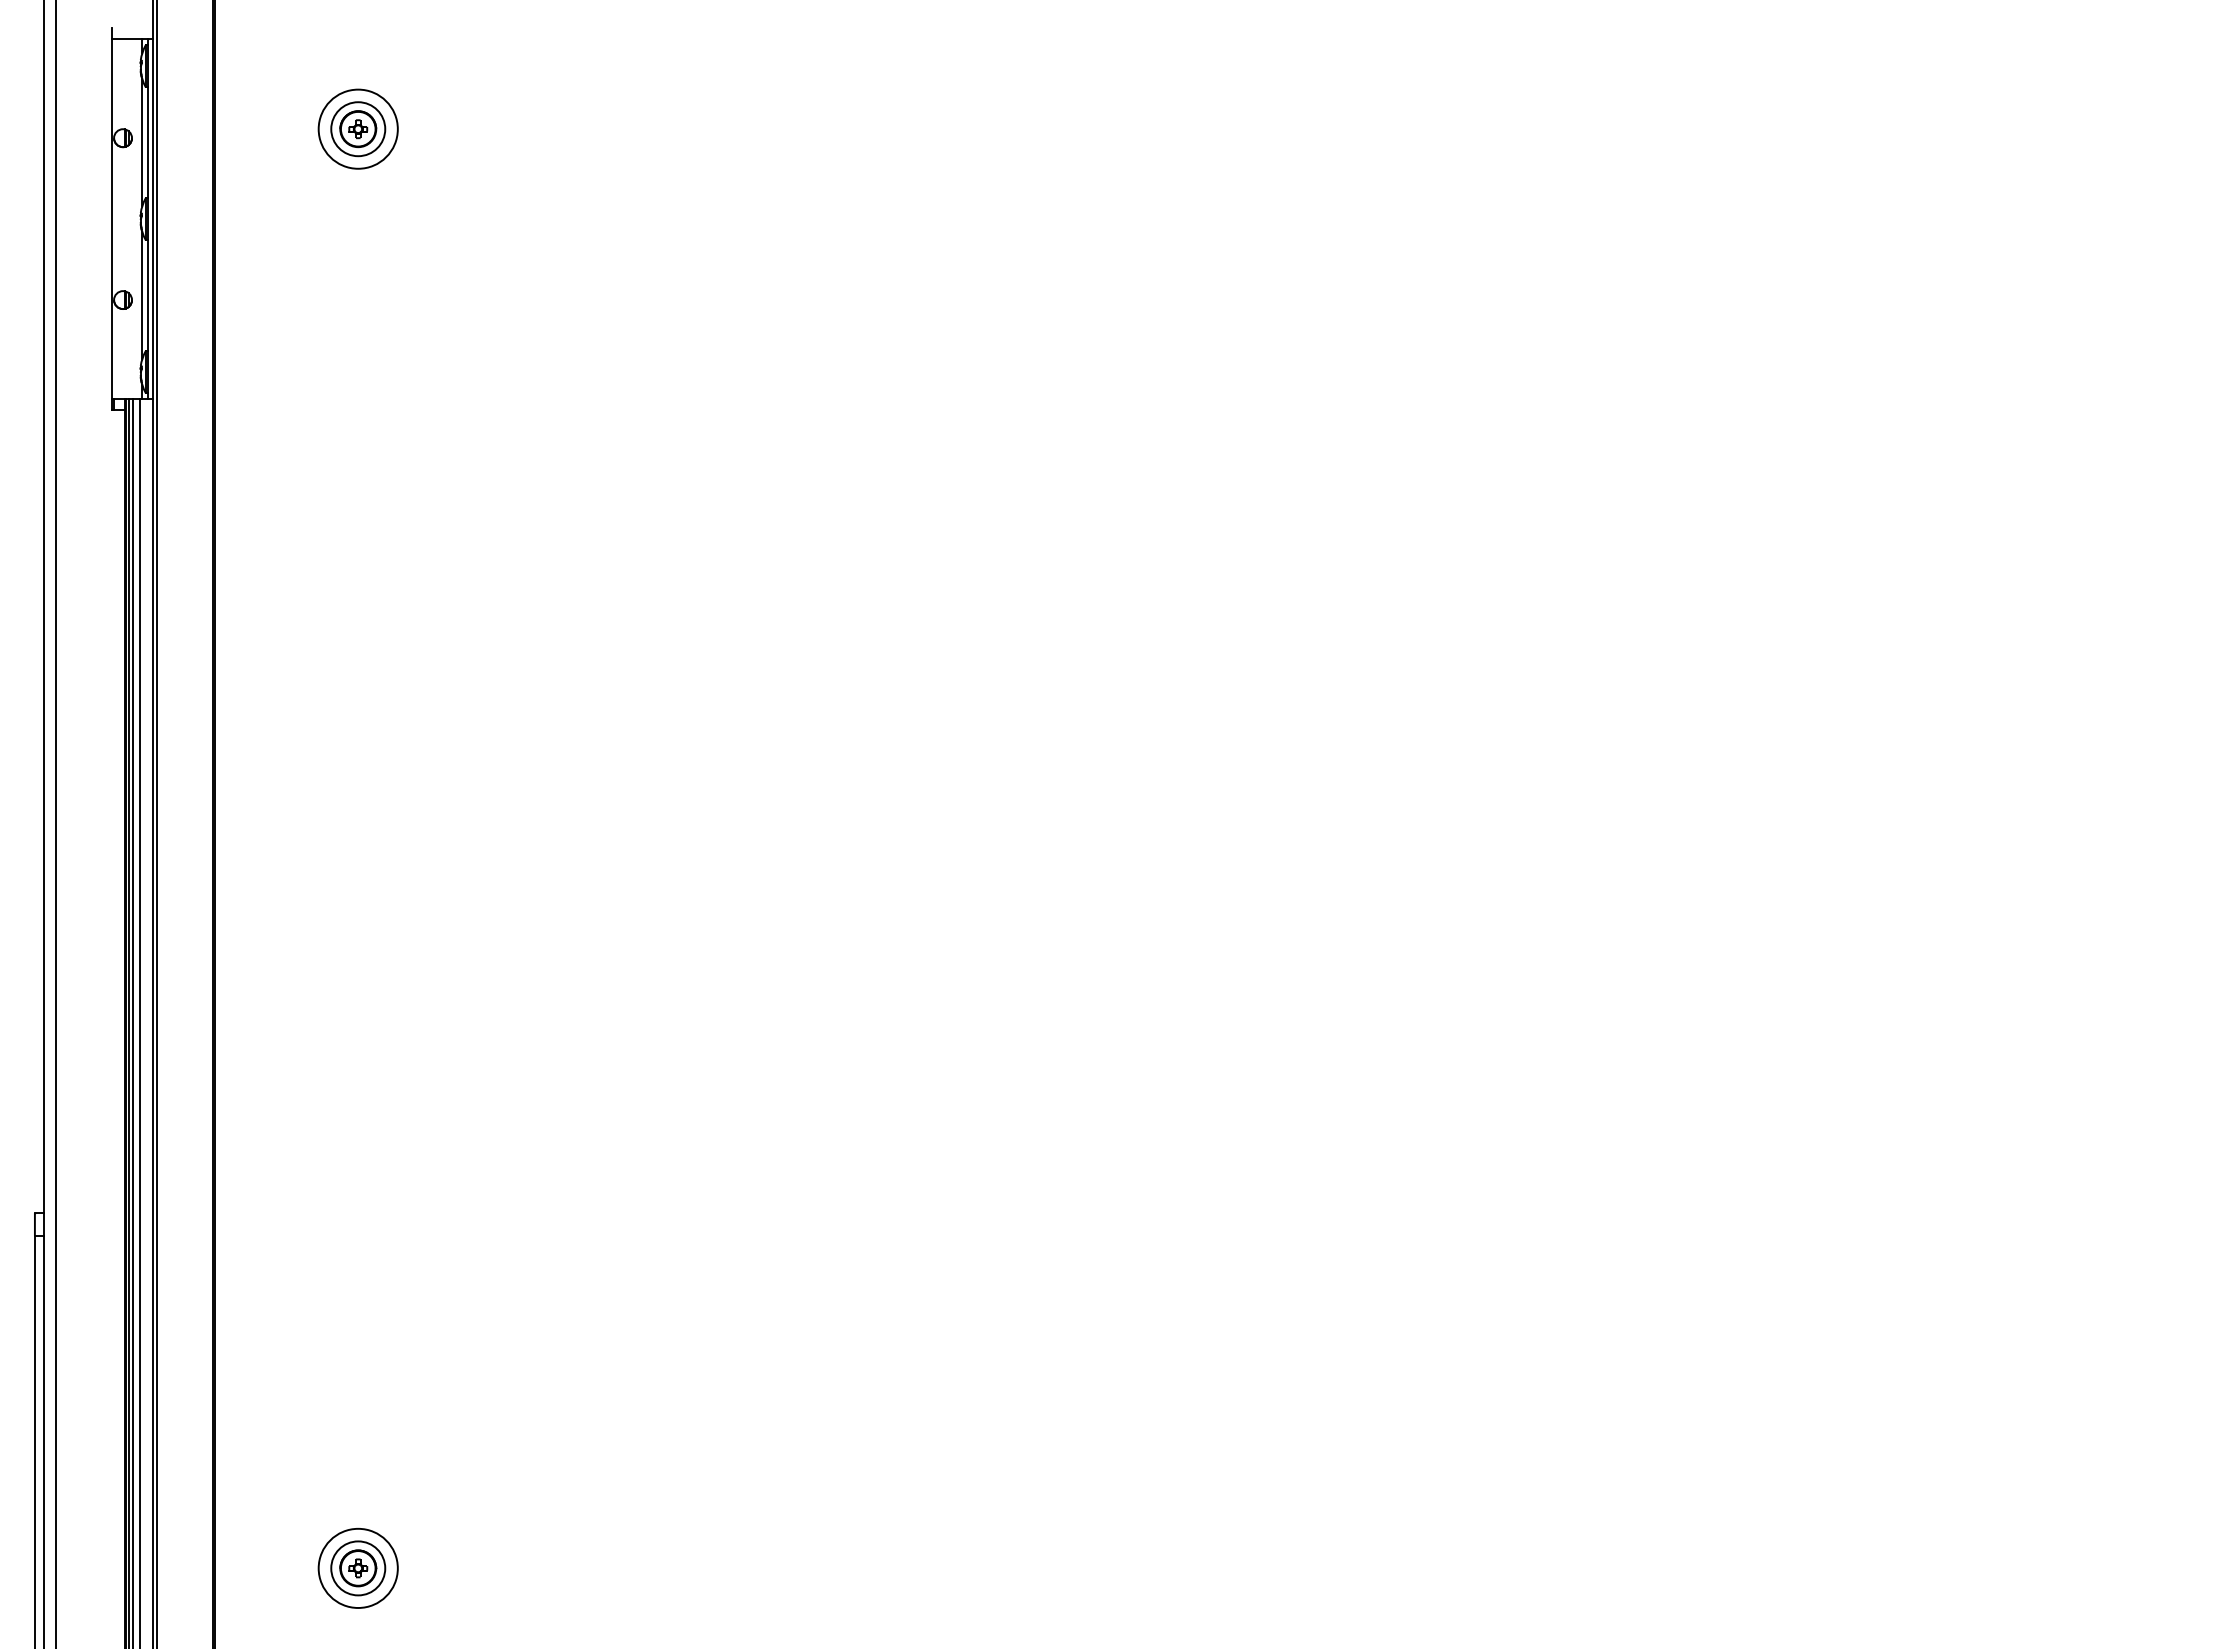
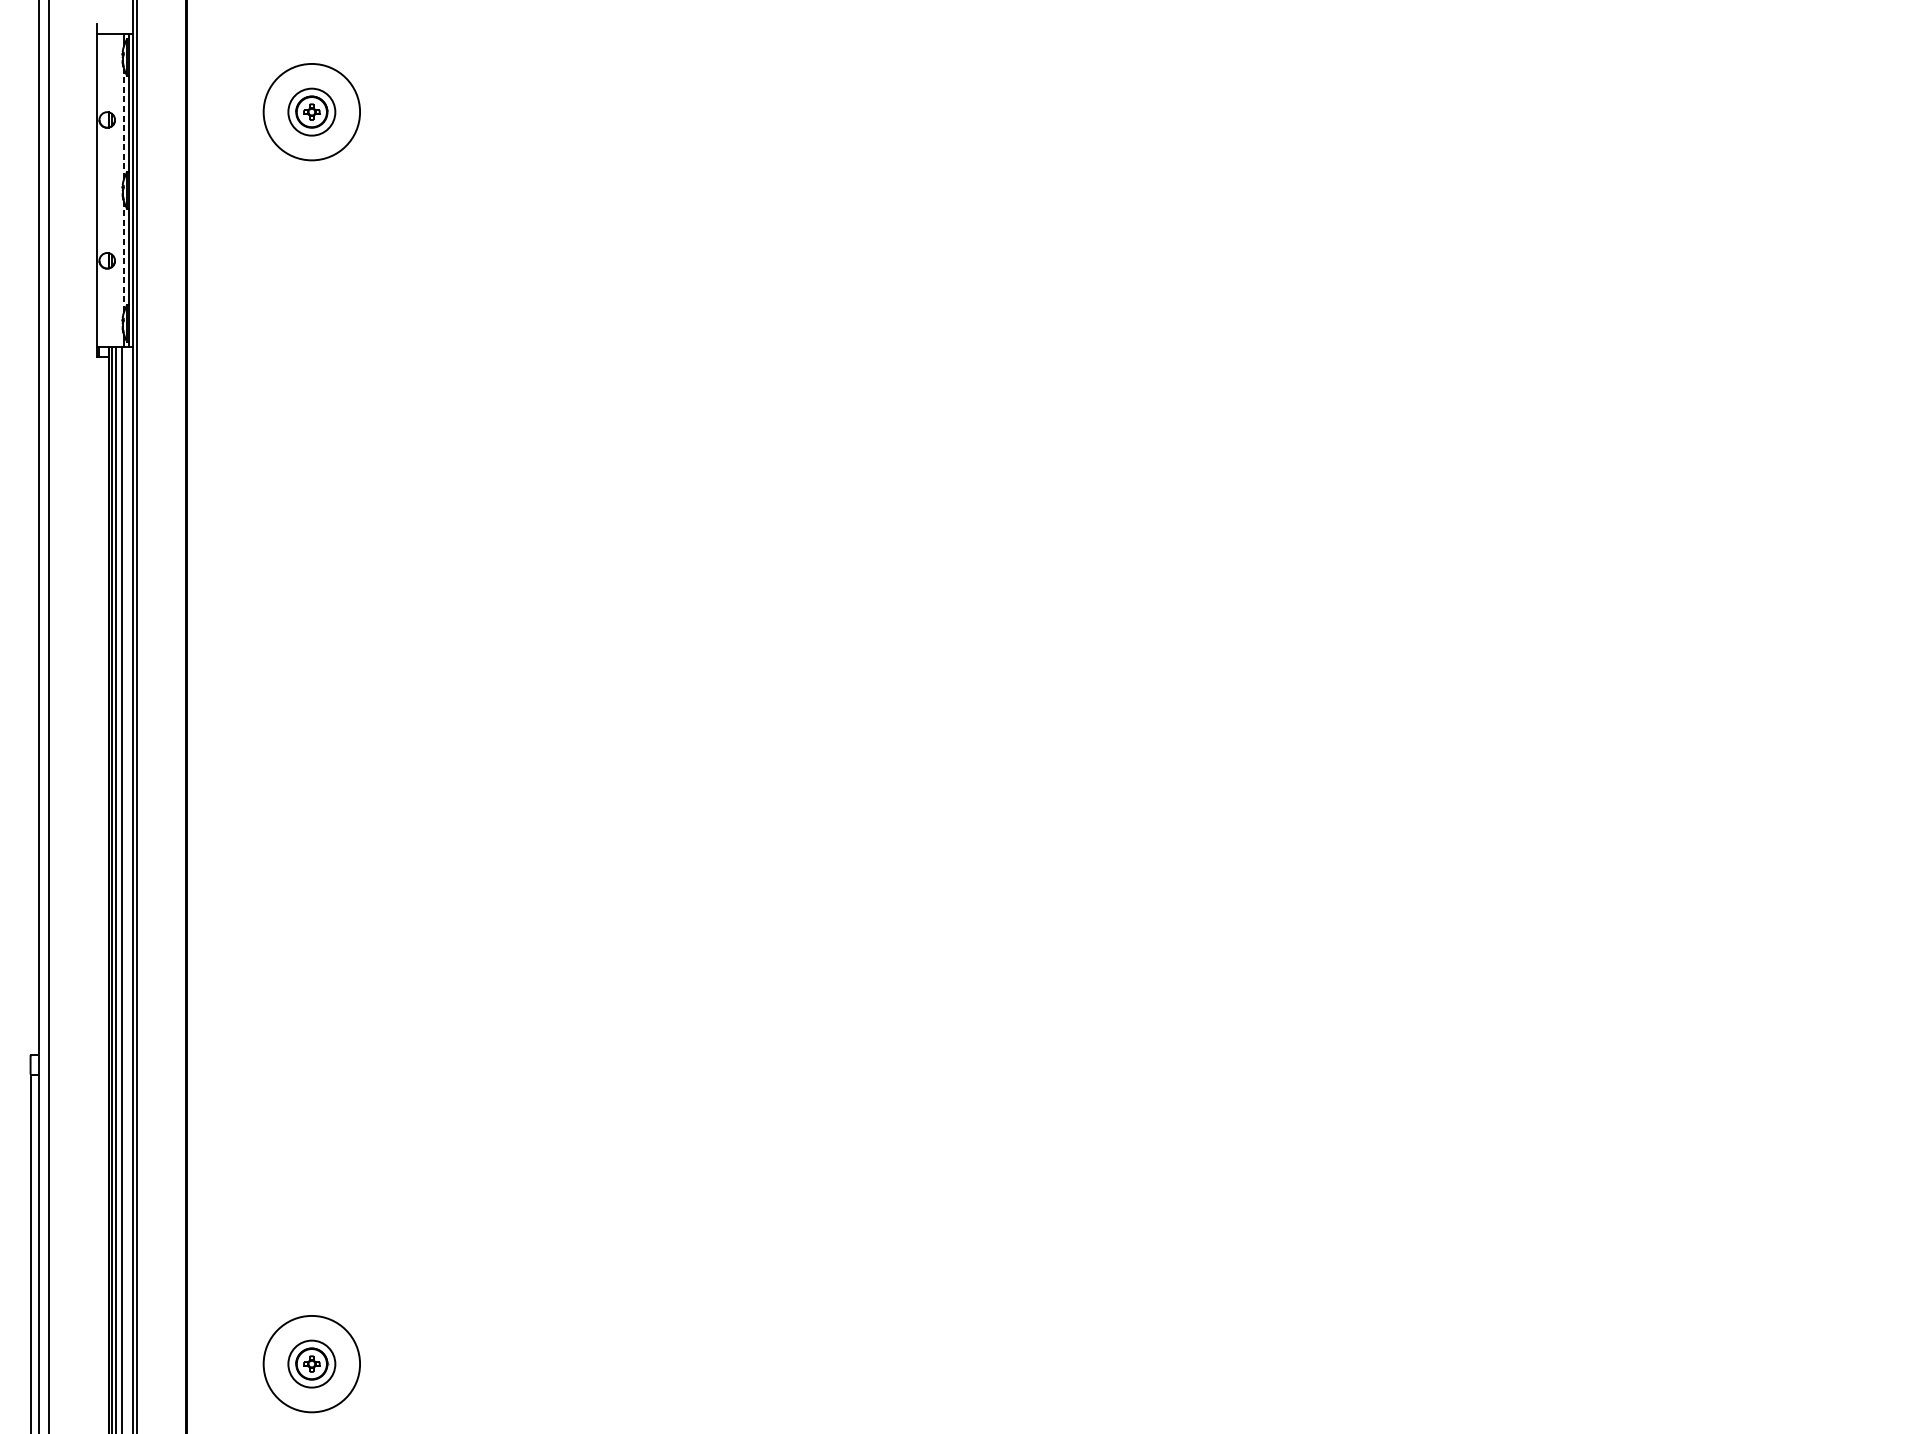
circle: (357, 128) -> (311, 111), size x1.4
line: (142, 142) -> (124, 123), solid -> dashed
line: (142, 295) -> (124, 256), solid -> dashed
circle: (357, 1567) -> (311, 1363), size x1.4

